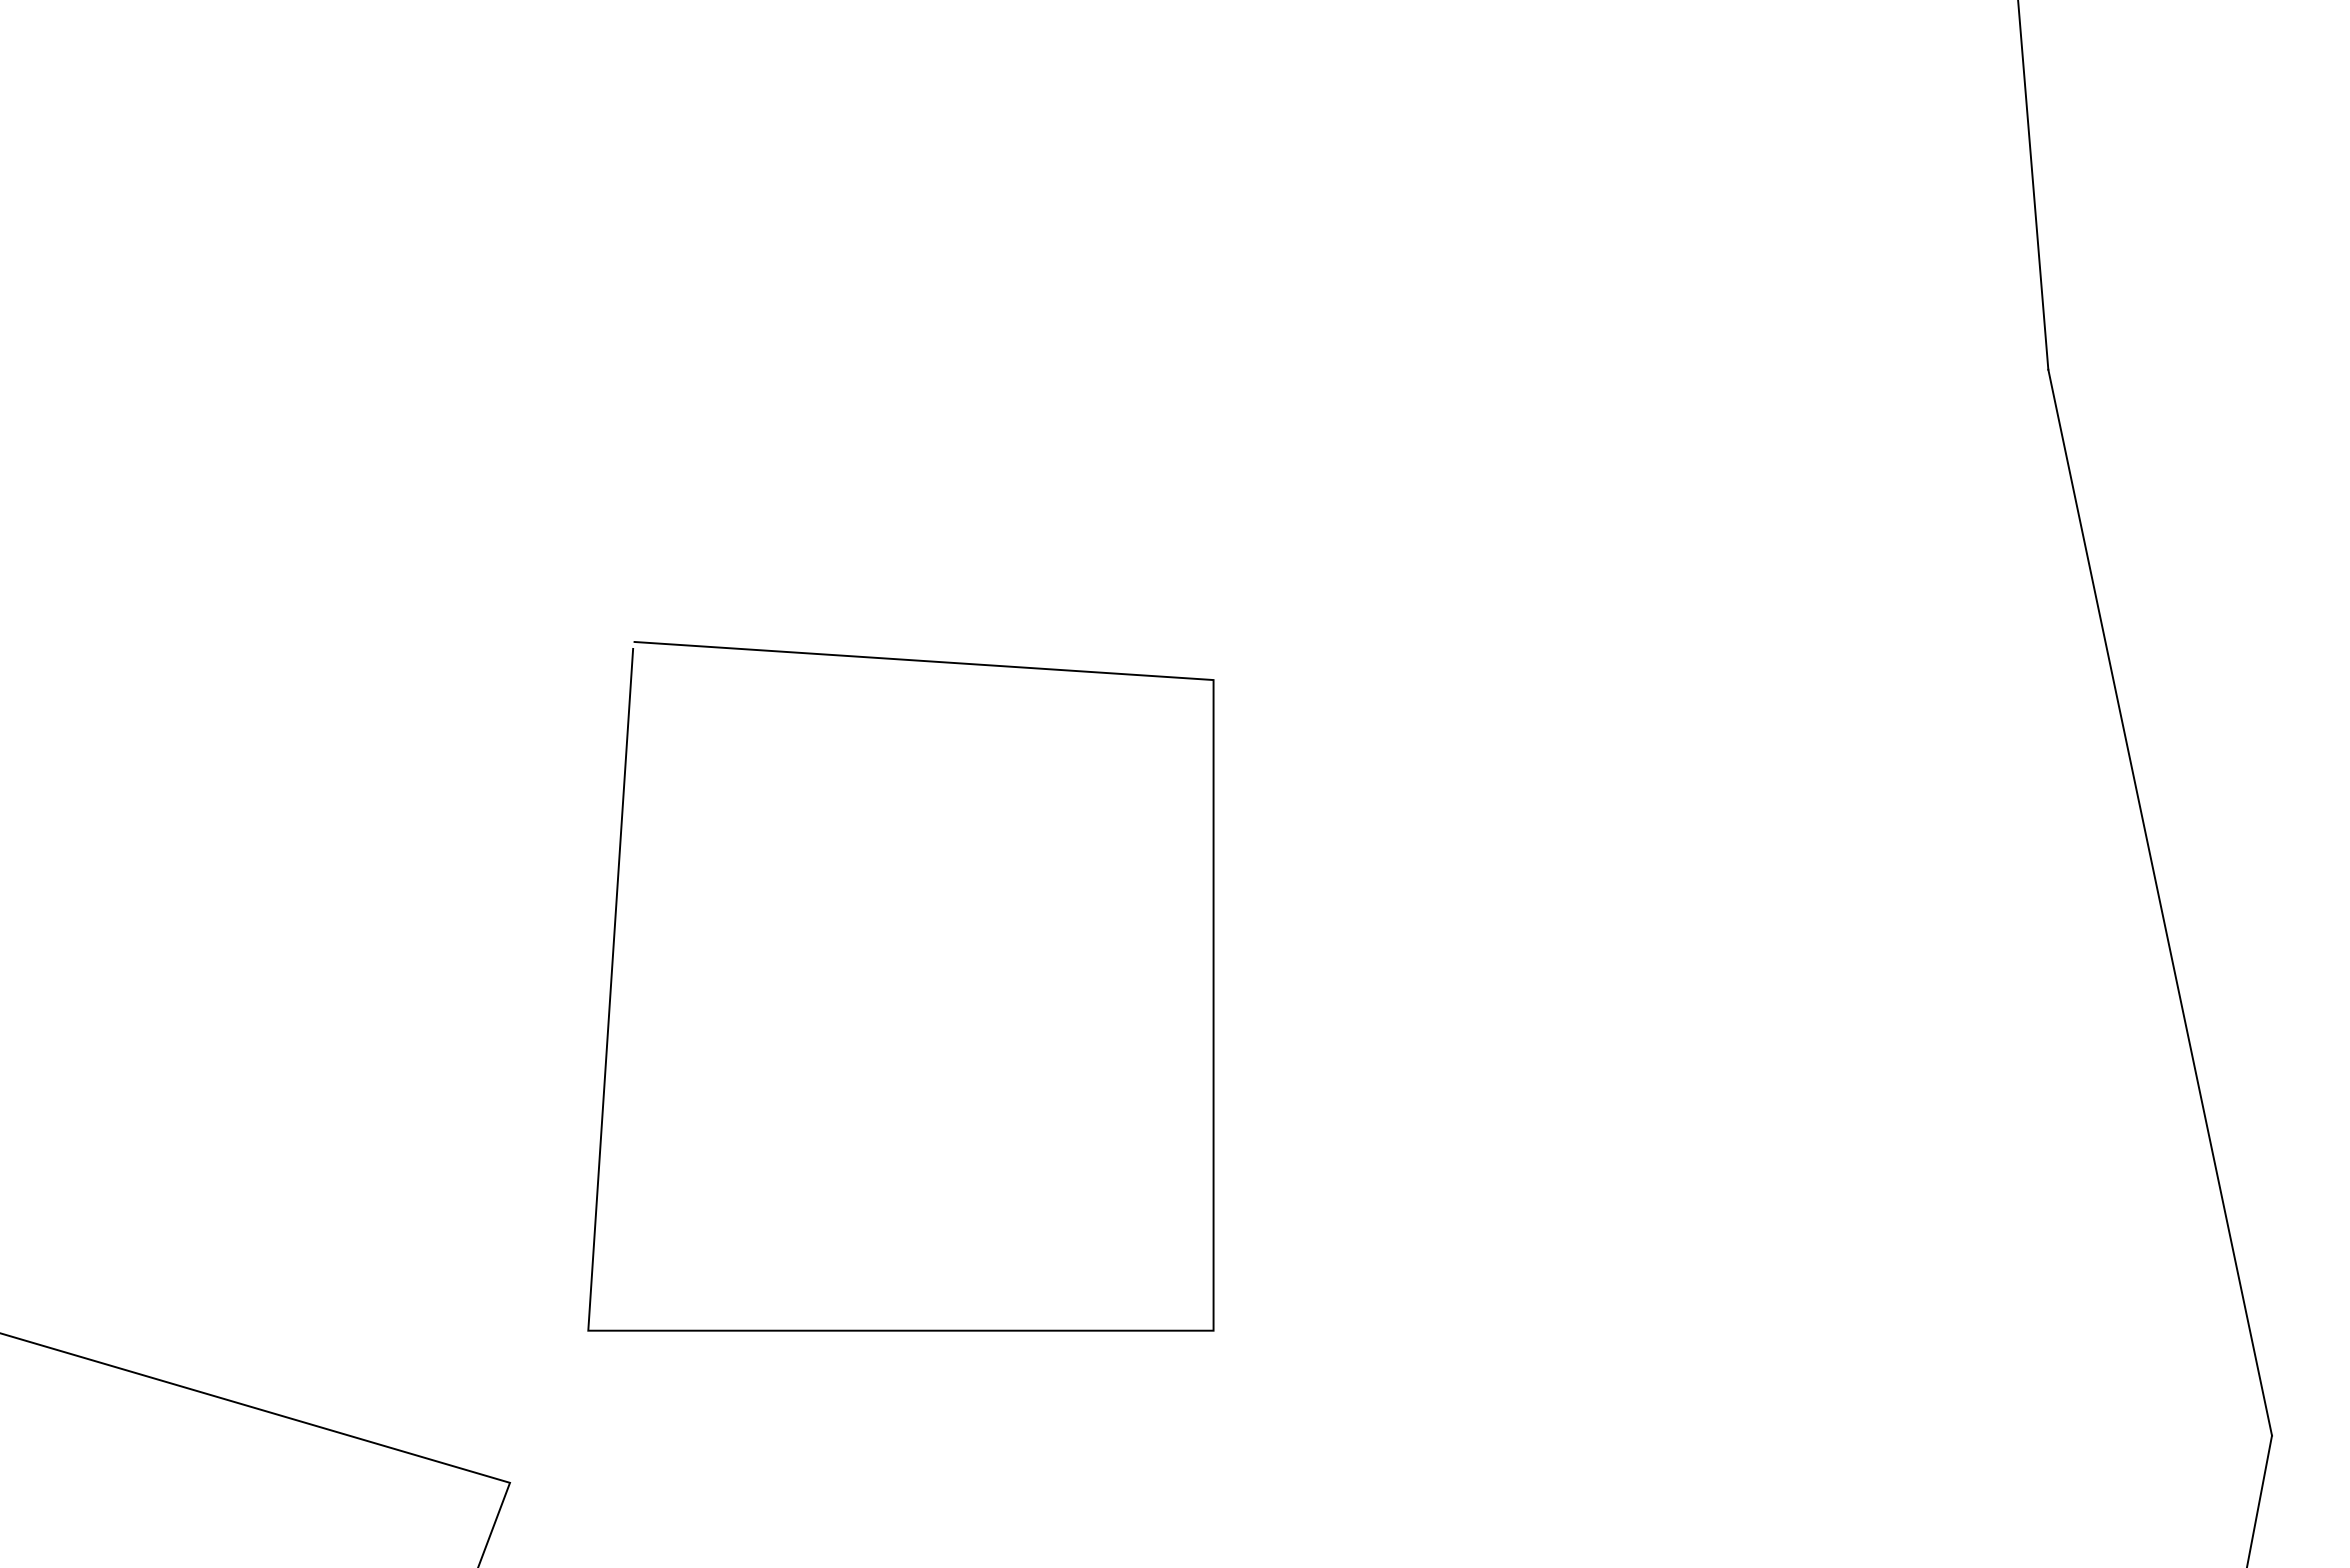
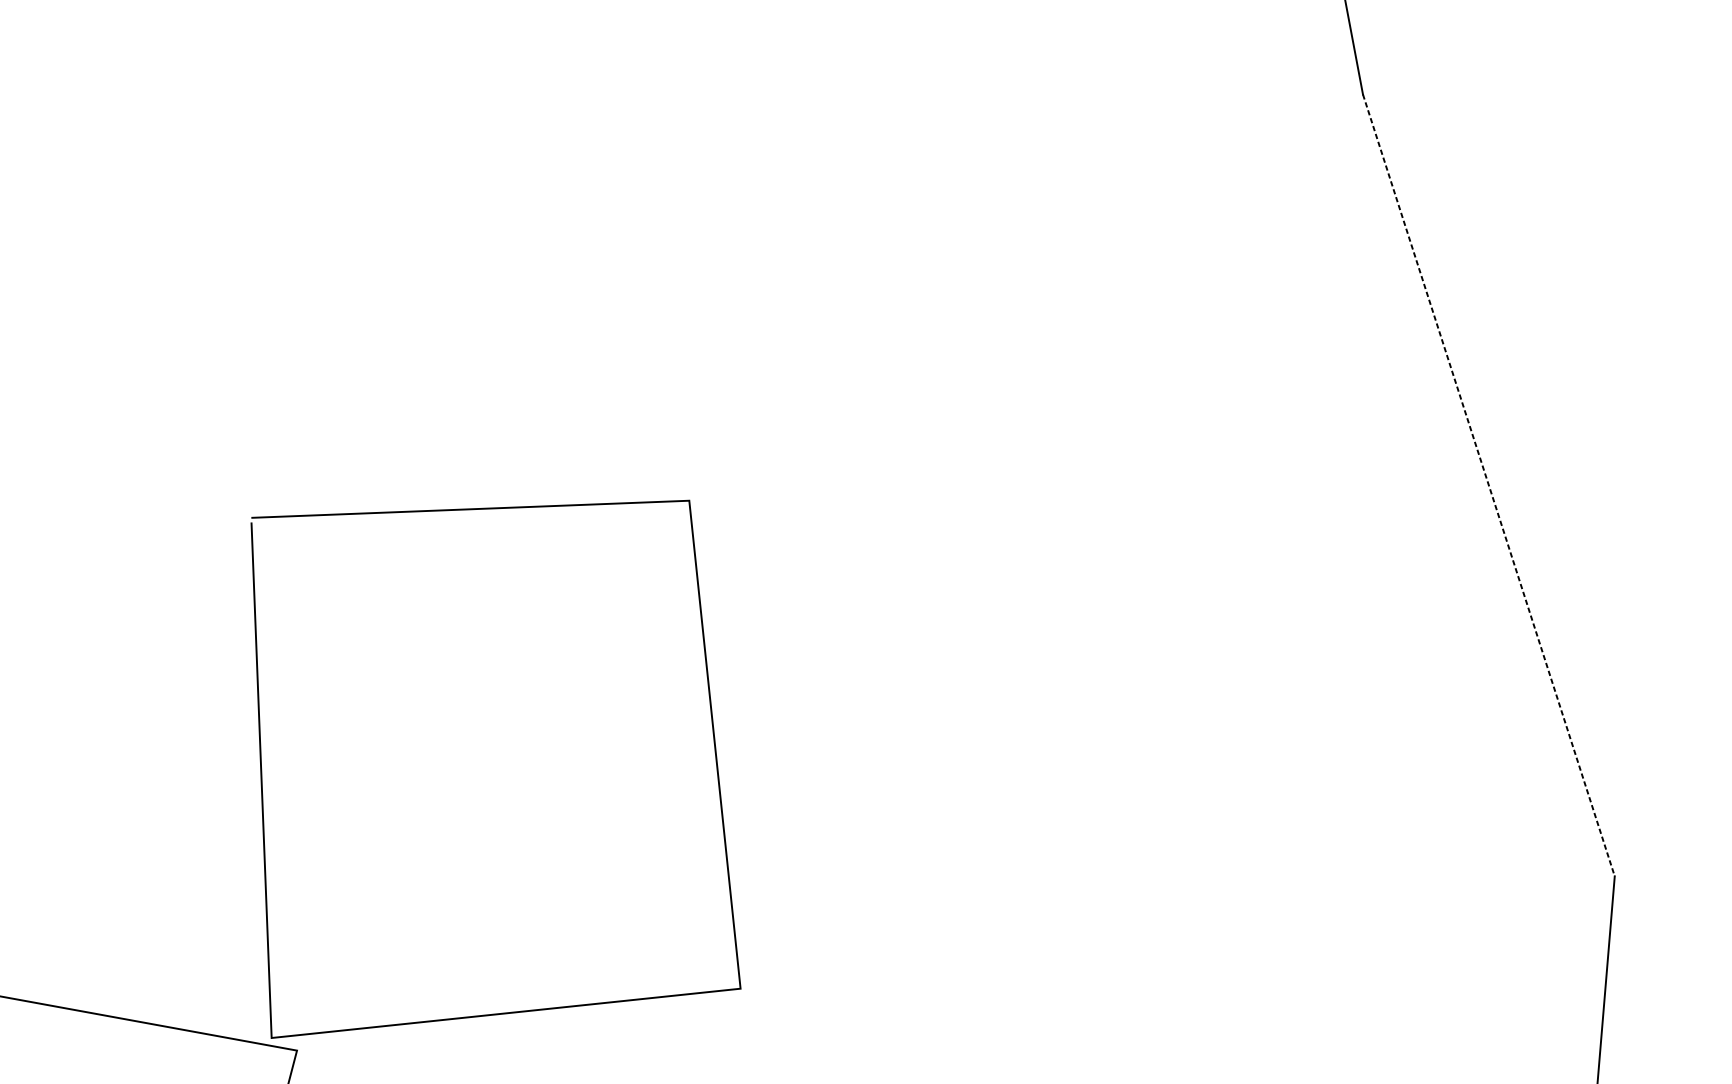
line: (2160, 902) -> (1489, 485), solid -> dashed
line: (613, 967) -> (261, 763), moved

